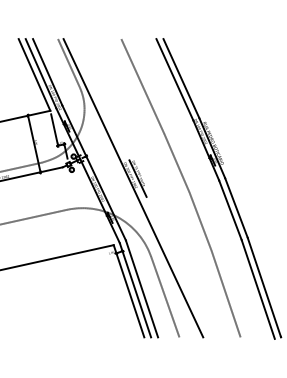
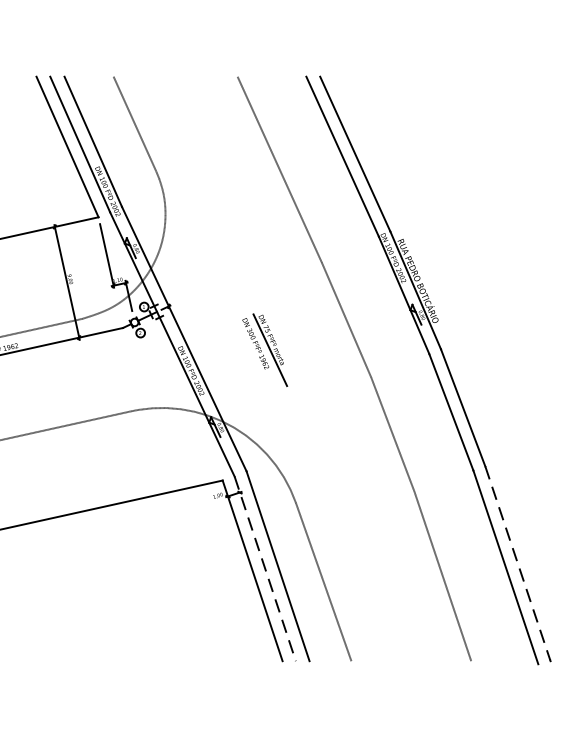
line: (133, 188) -> (261, 369), removed
line: (264, 287) -> (518, 563), solid -> dashed
line: (135, 290) -> (265, 569), solid -> dashed

